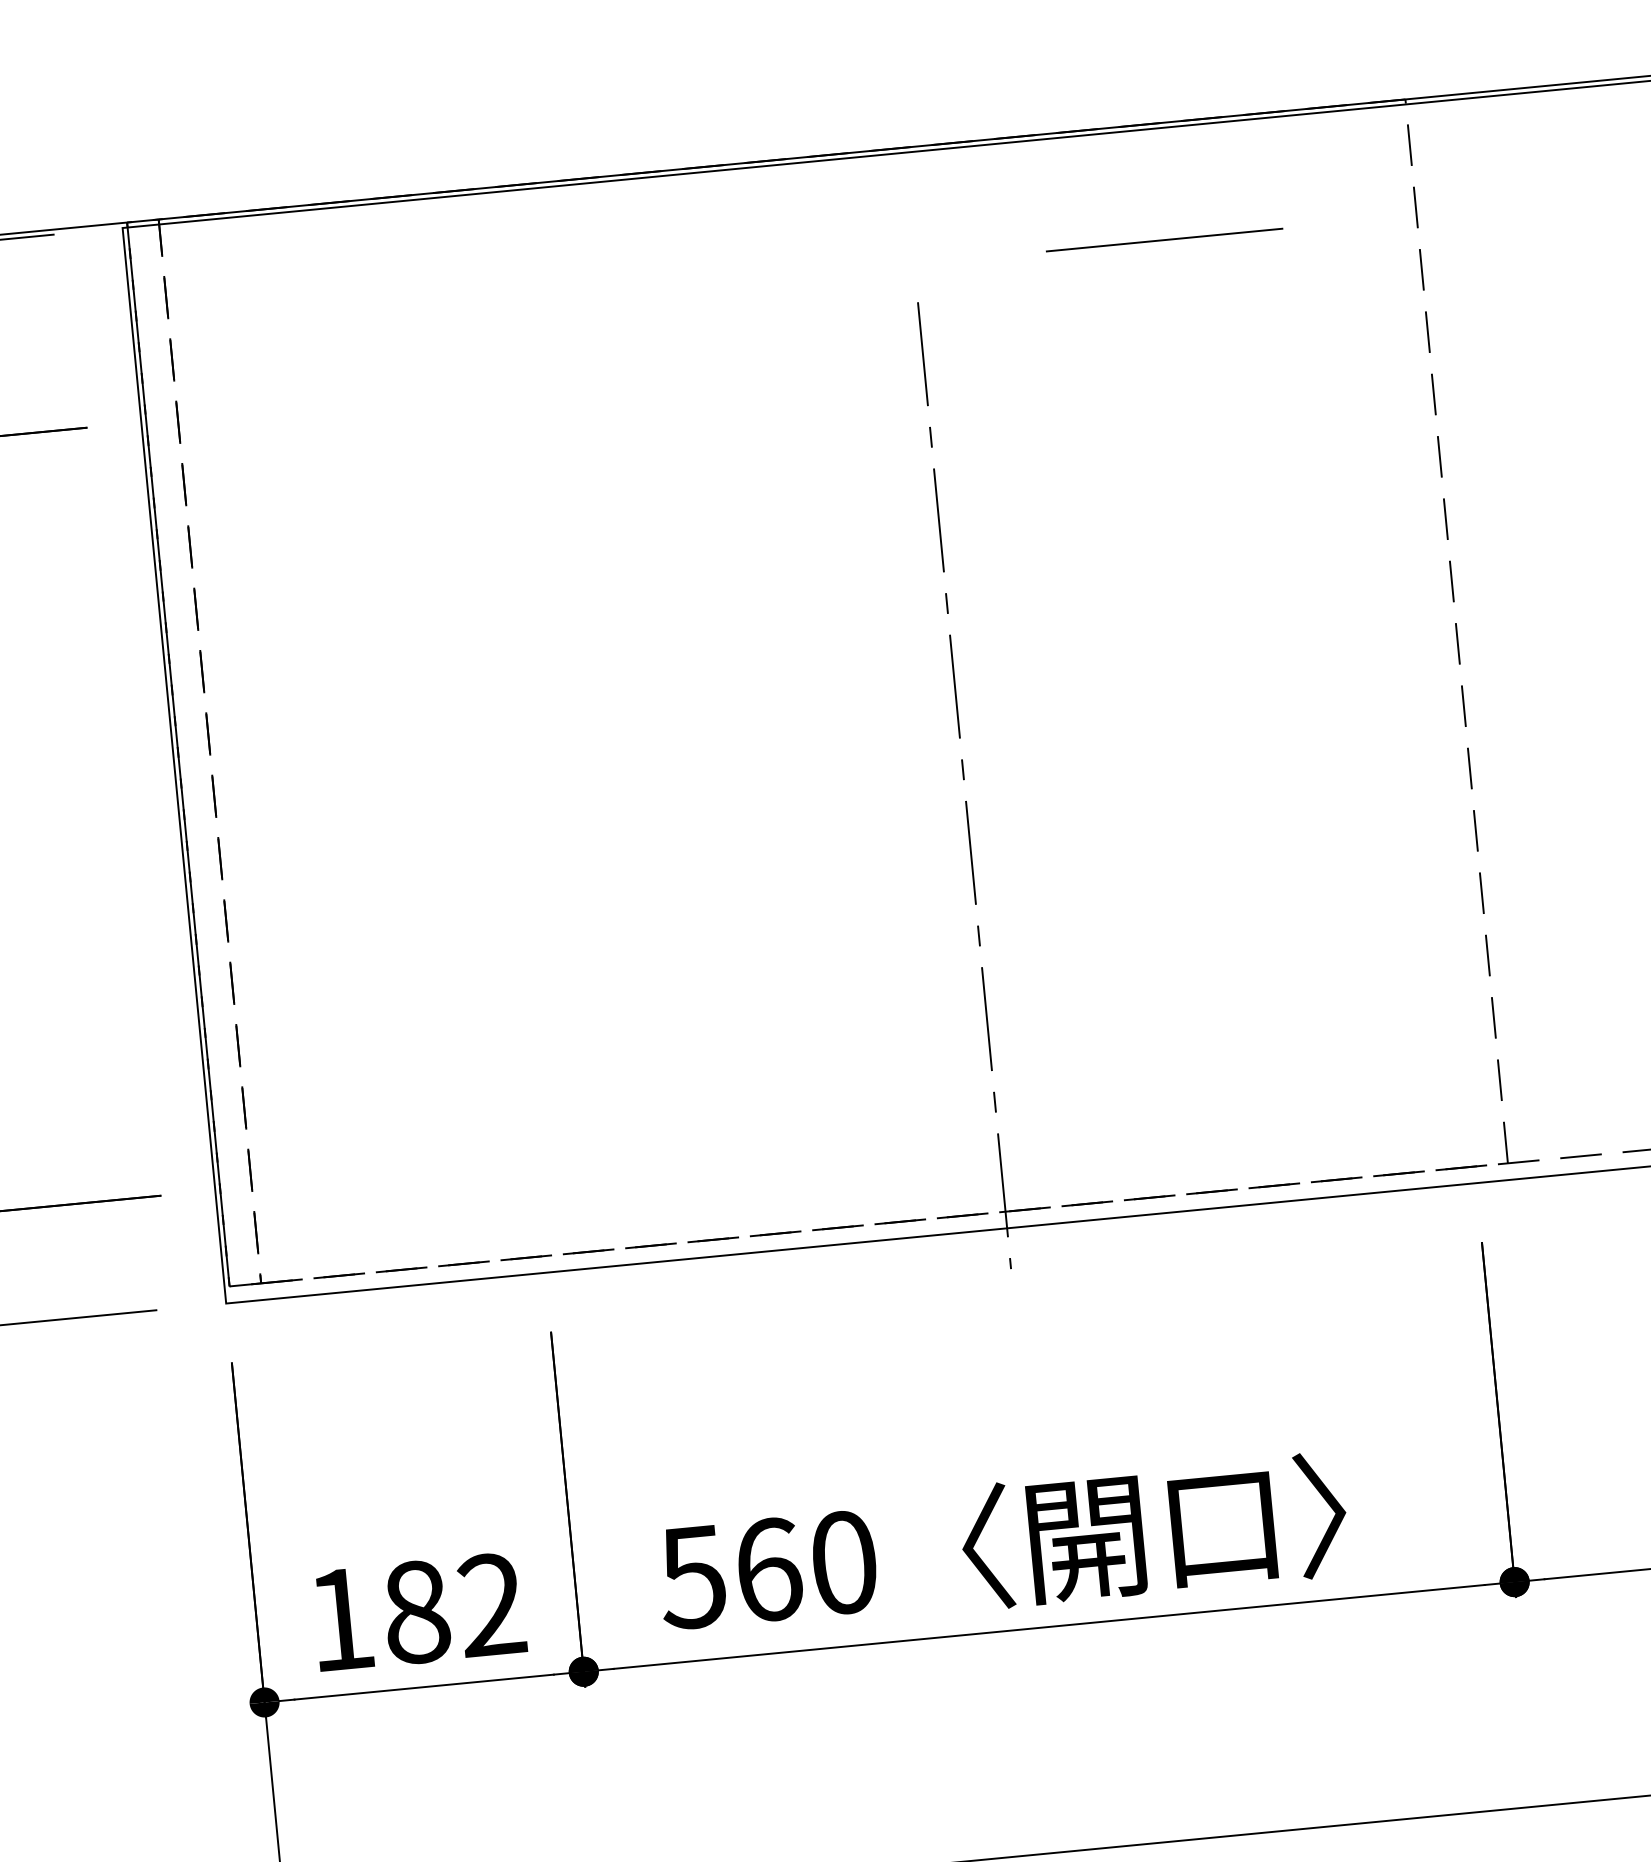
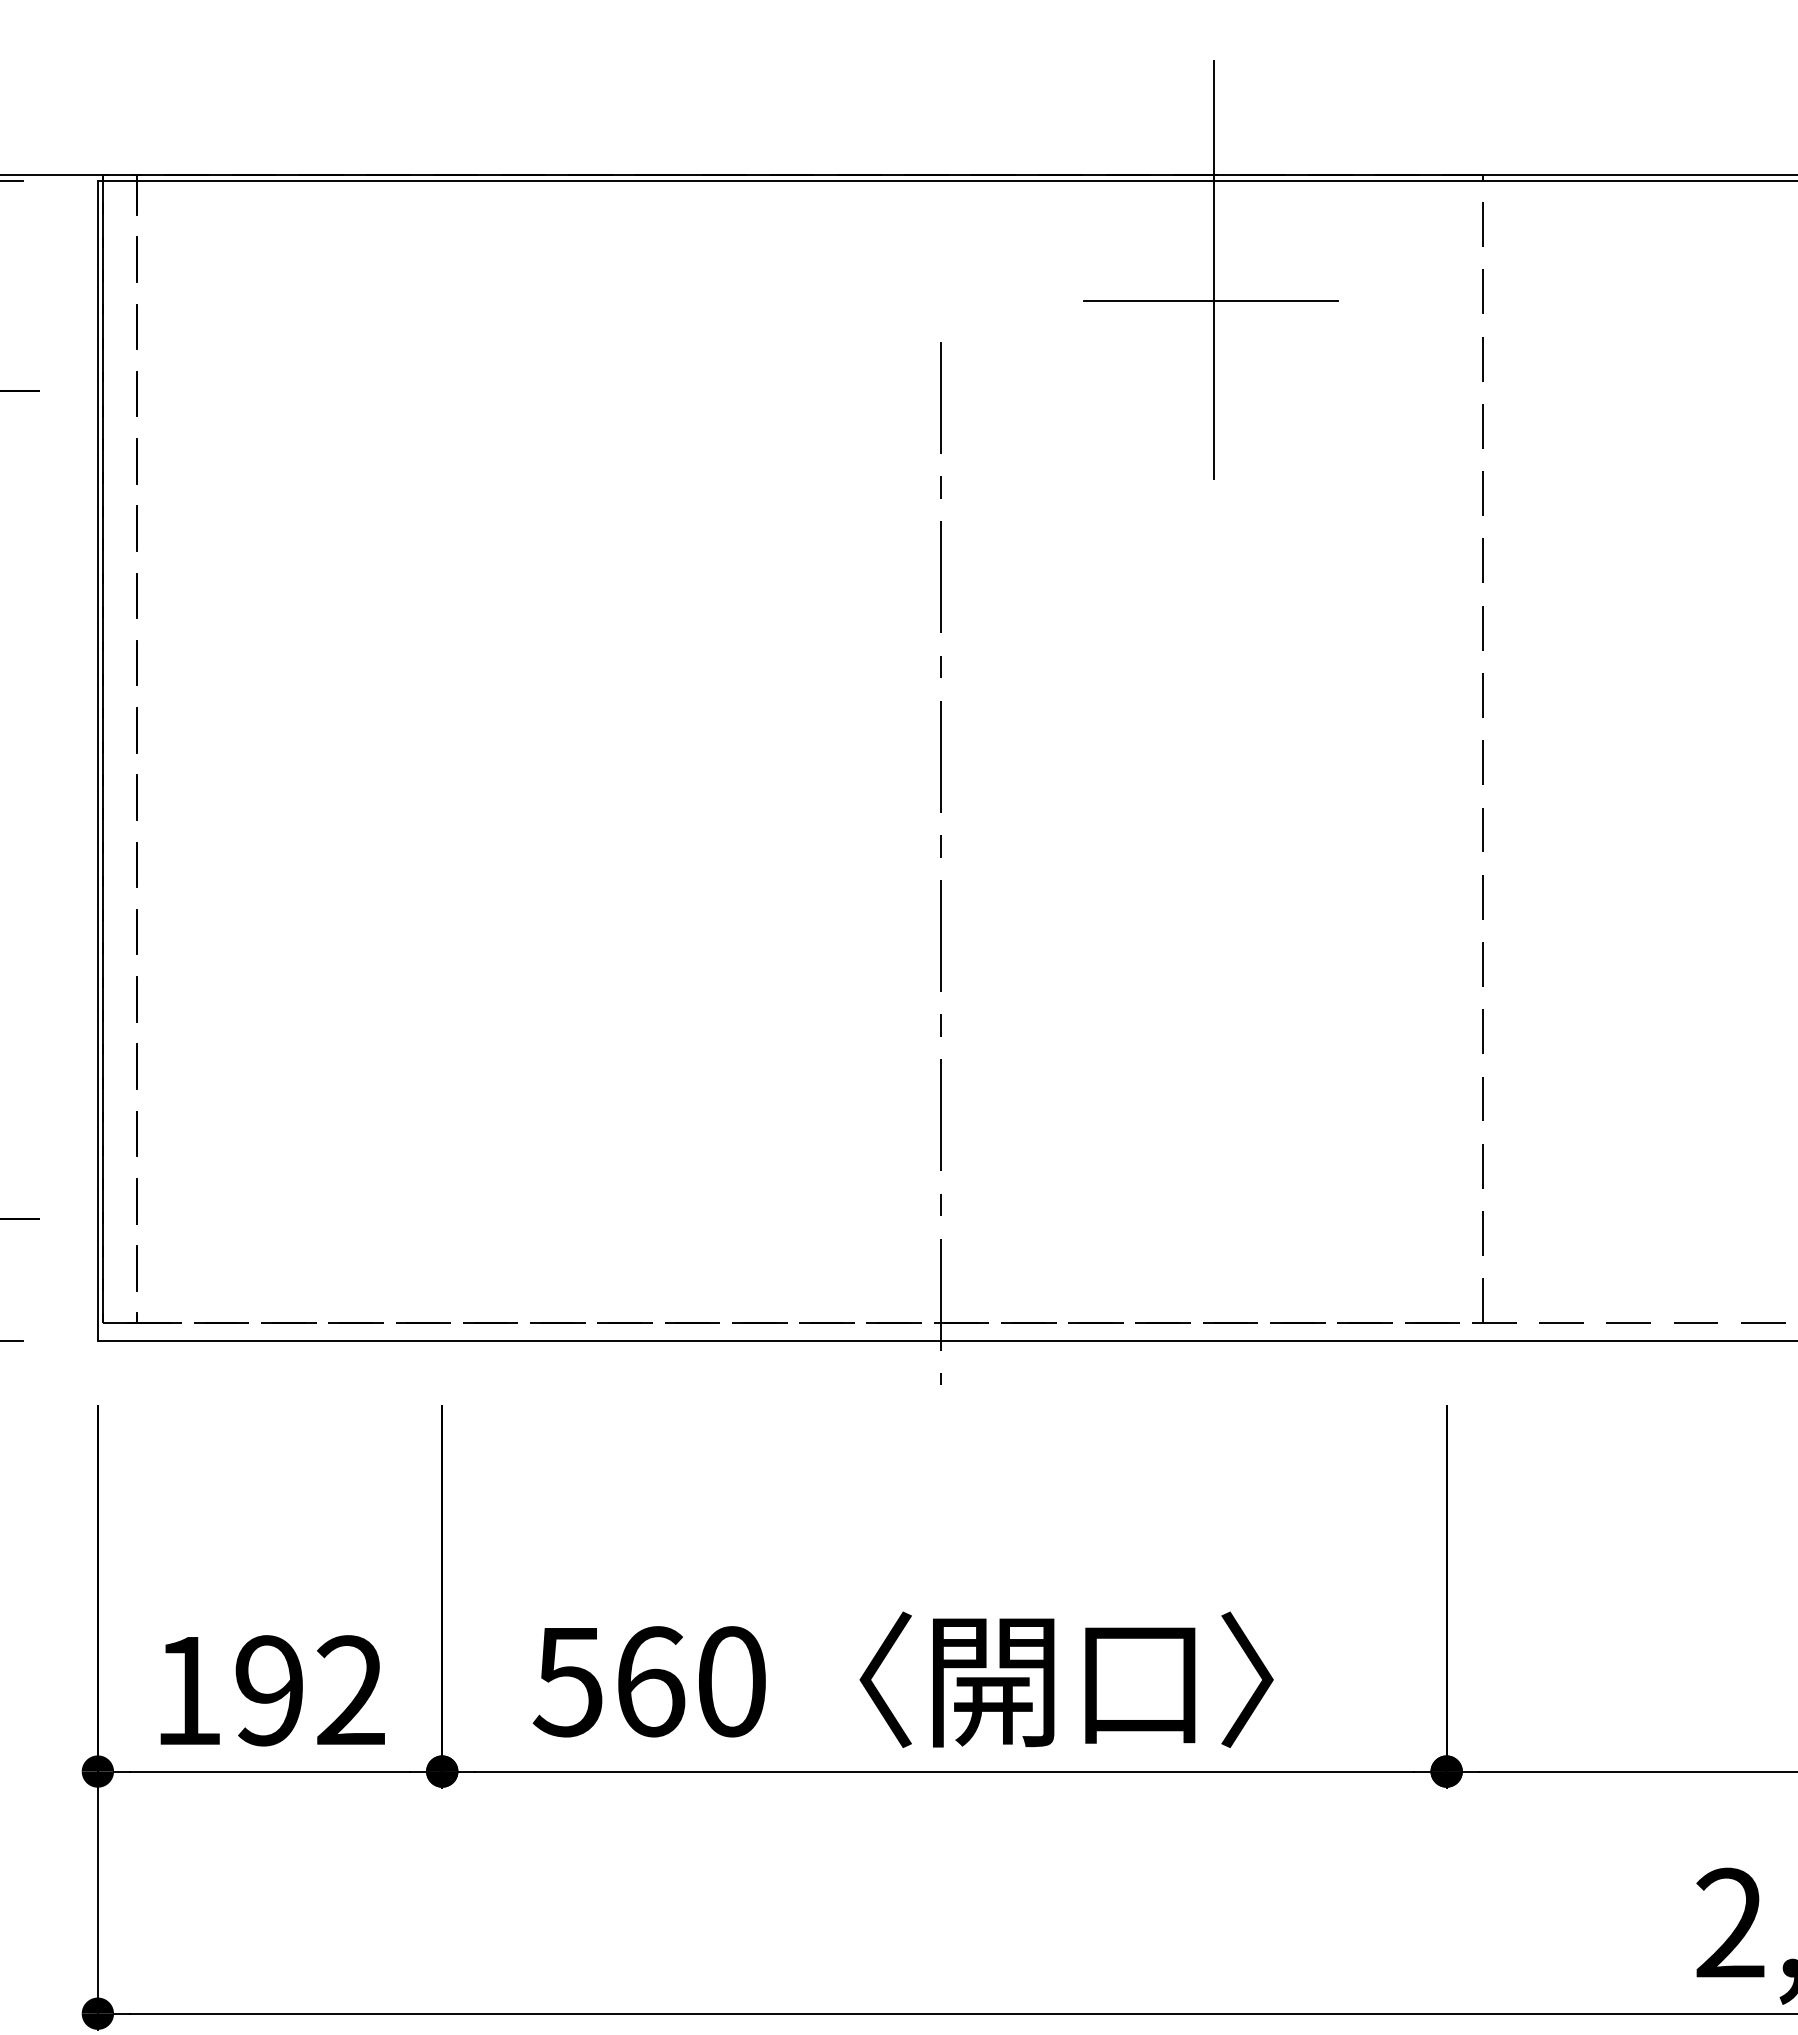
line: (1164, 211) -> (1213, 270), added
text: (416, 1612) -> (269, 1690), 182 -> 192

